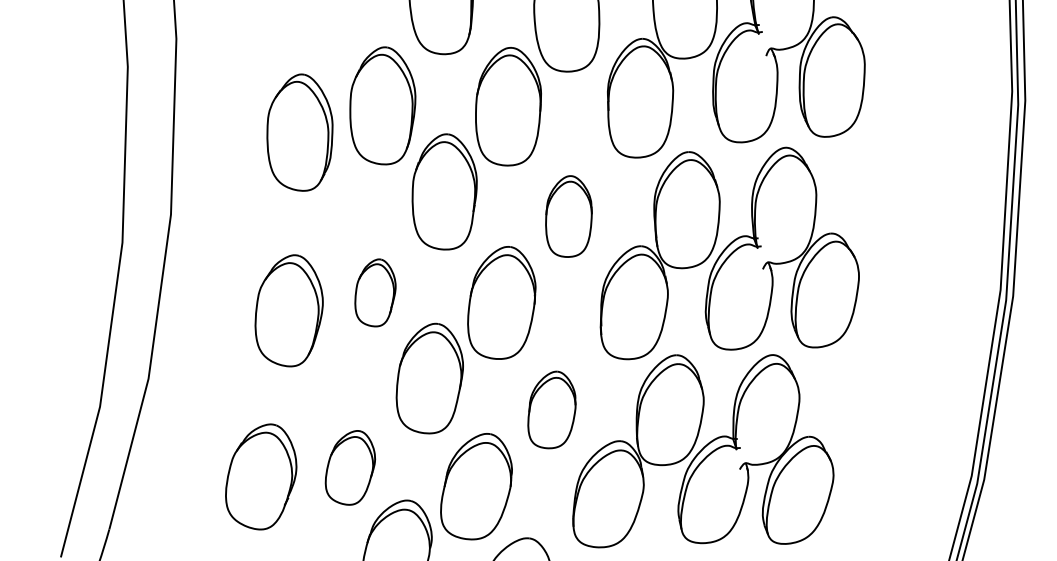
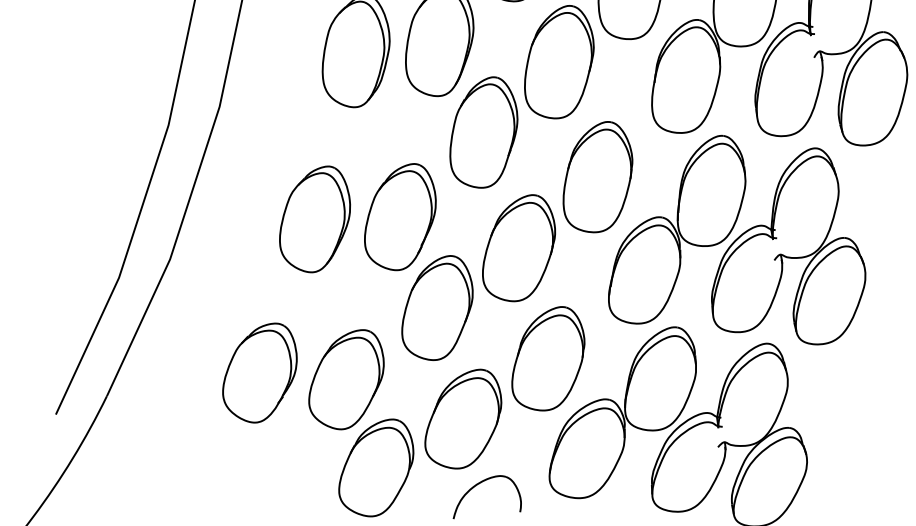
part: (568, 216) -> (598, 176), size x1.43
part: (375, 292) -> (401, 216), size x1.67
part: (551, 409) -> (548, 357), size x1.43
part: (350, 467) -> (347, 378), size x1.43

